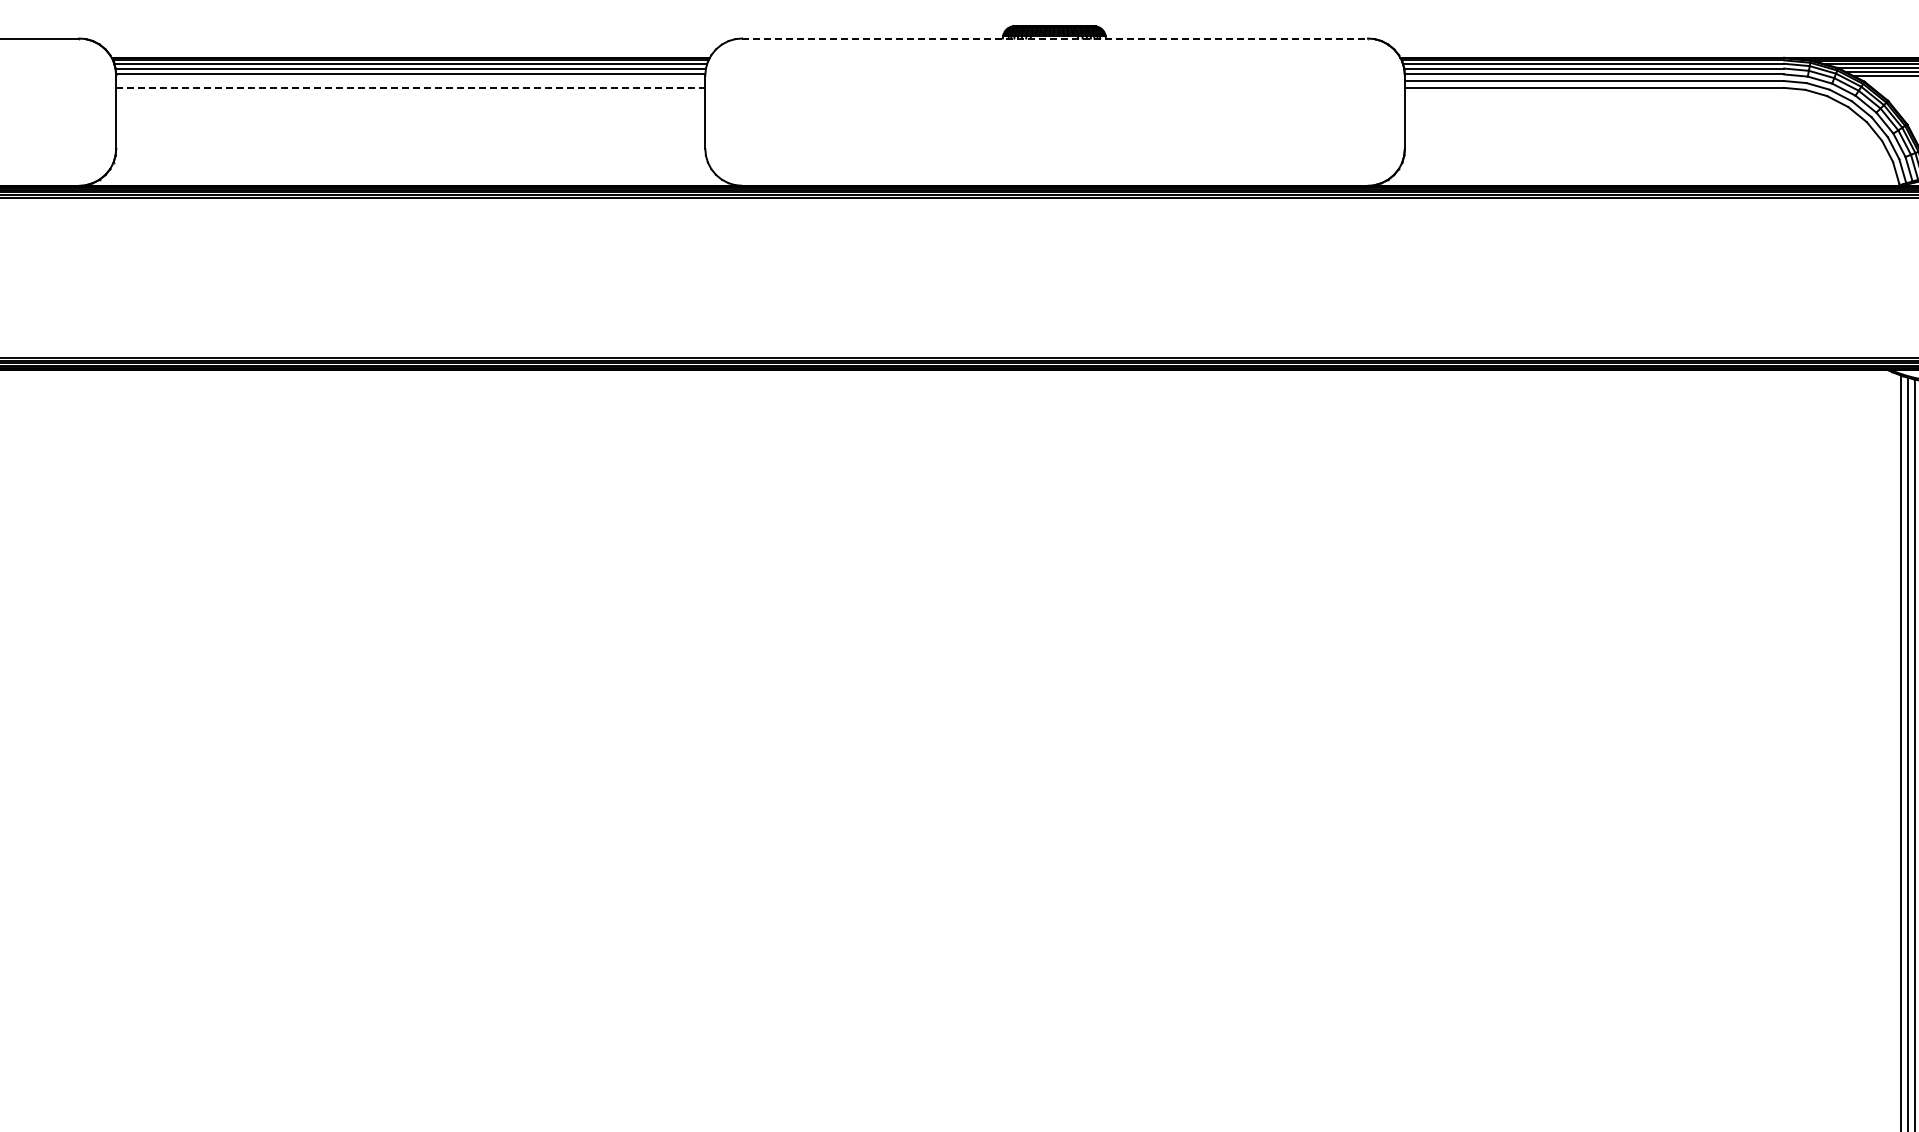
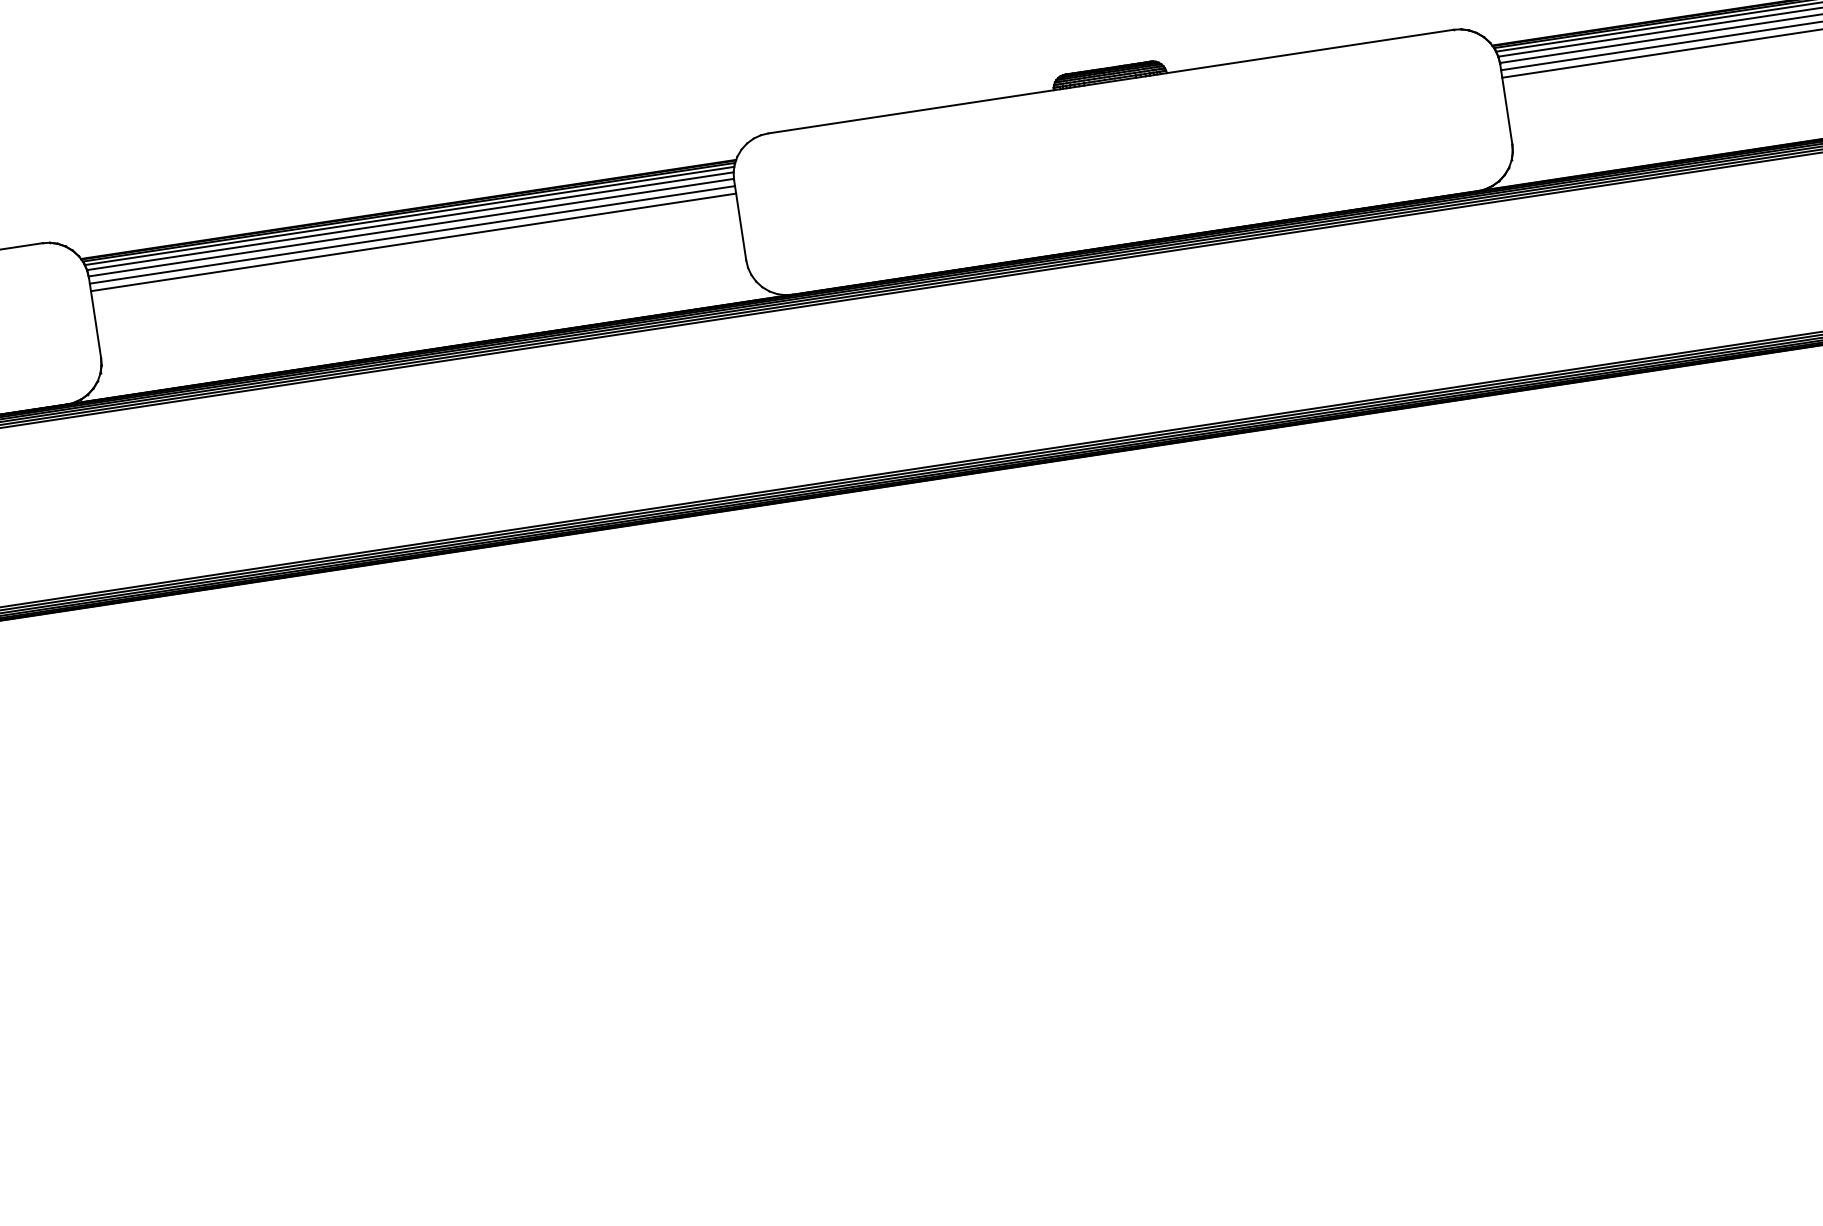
line: (1055, 38) -> (1111, 81), dashed -> solid
line: (410, 81) -> (412, 235), added
line: (410, 87) -> (413, 242), dashed -> solid

